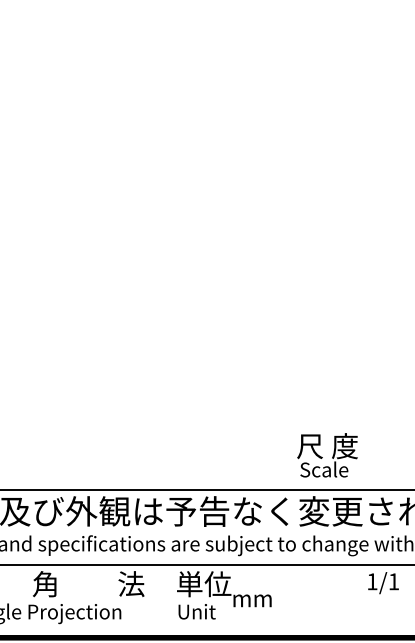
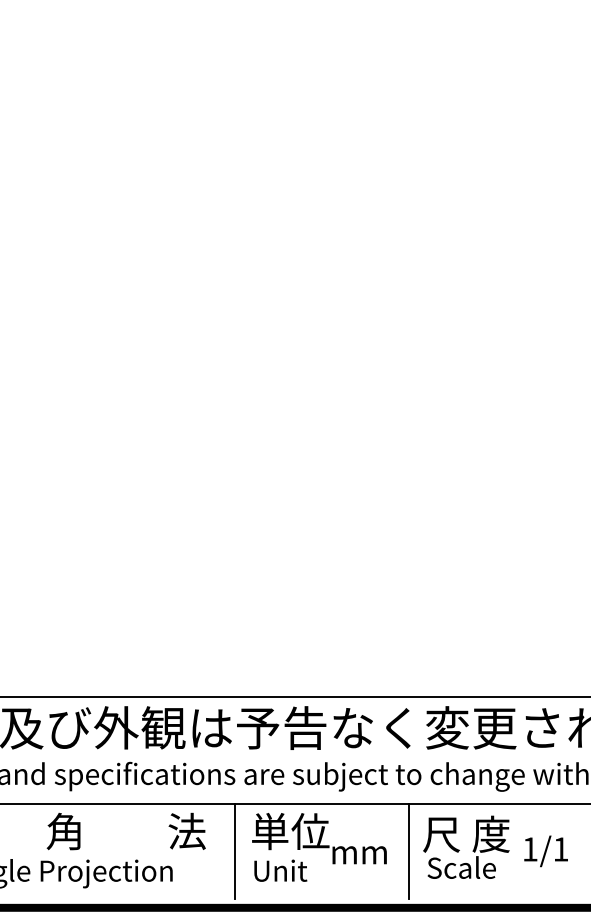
text: (327, 455) -> (466, 847), moved
text: (383, 583) -> (546, 851), moved
line: (165, 597) -> (235, 850), added
line: (287, 597) -> (409, 850), added

